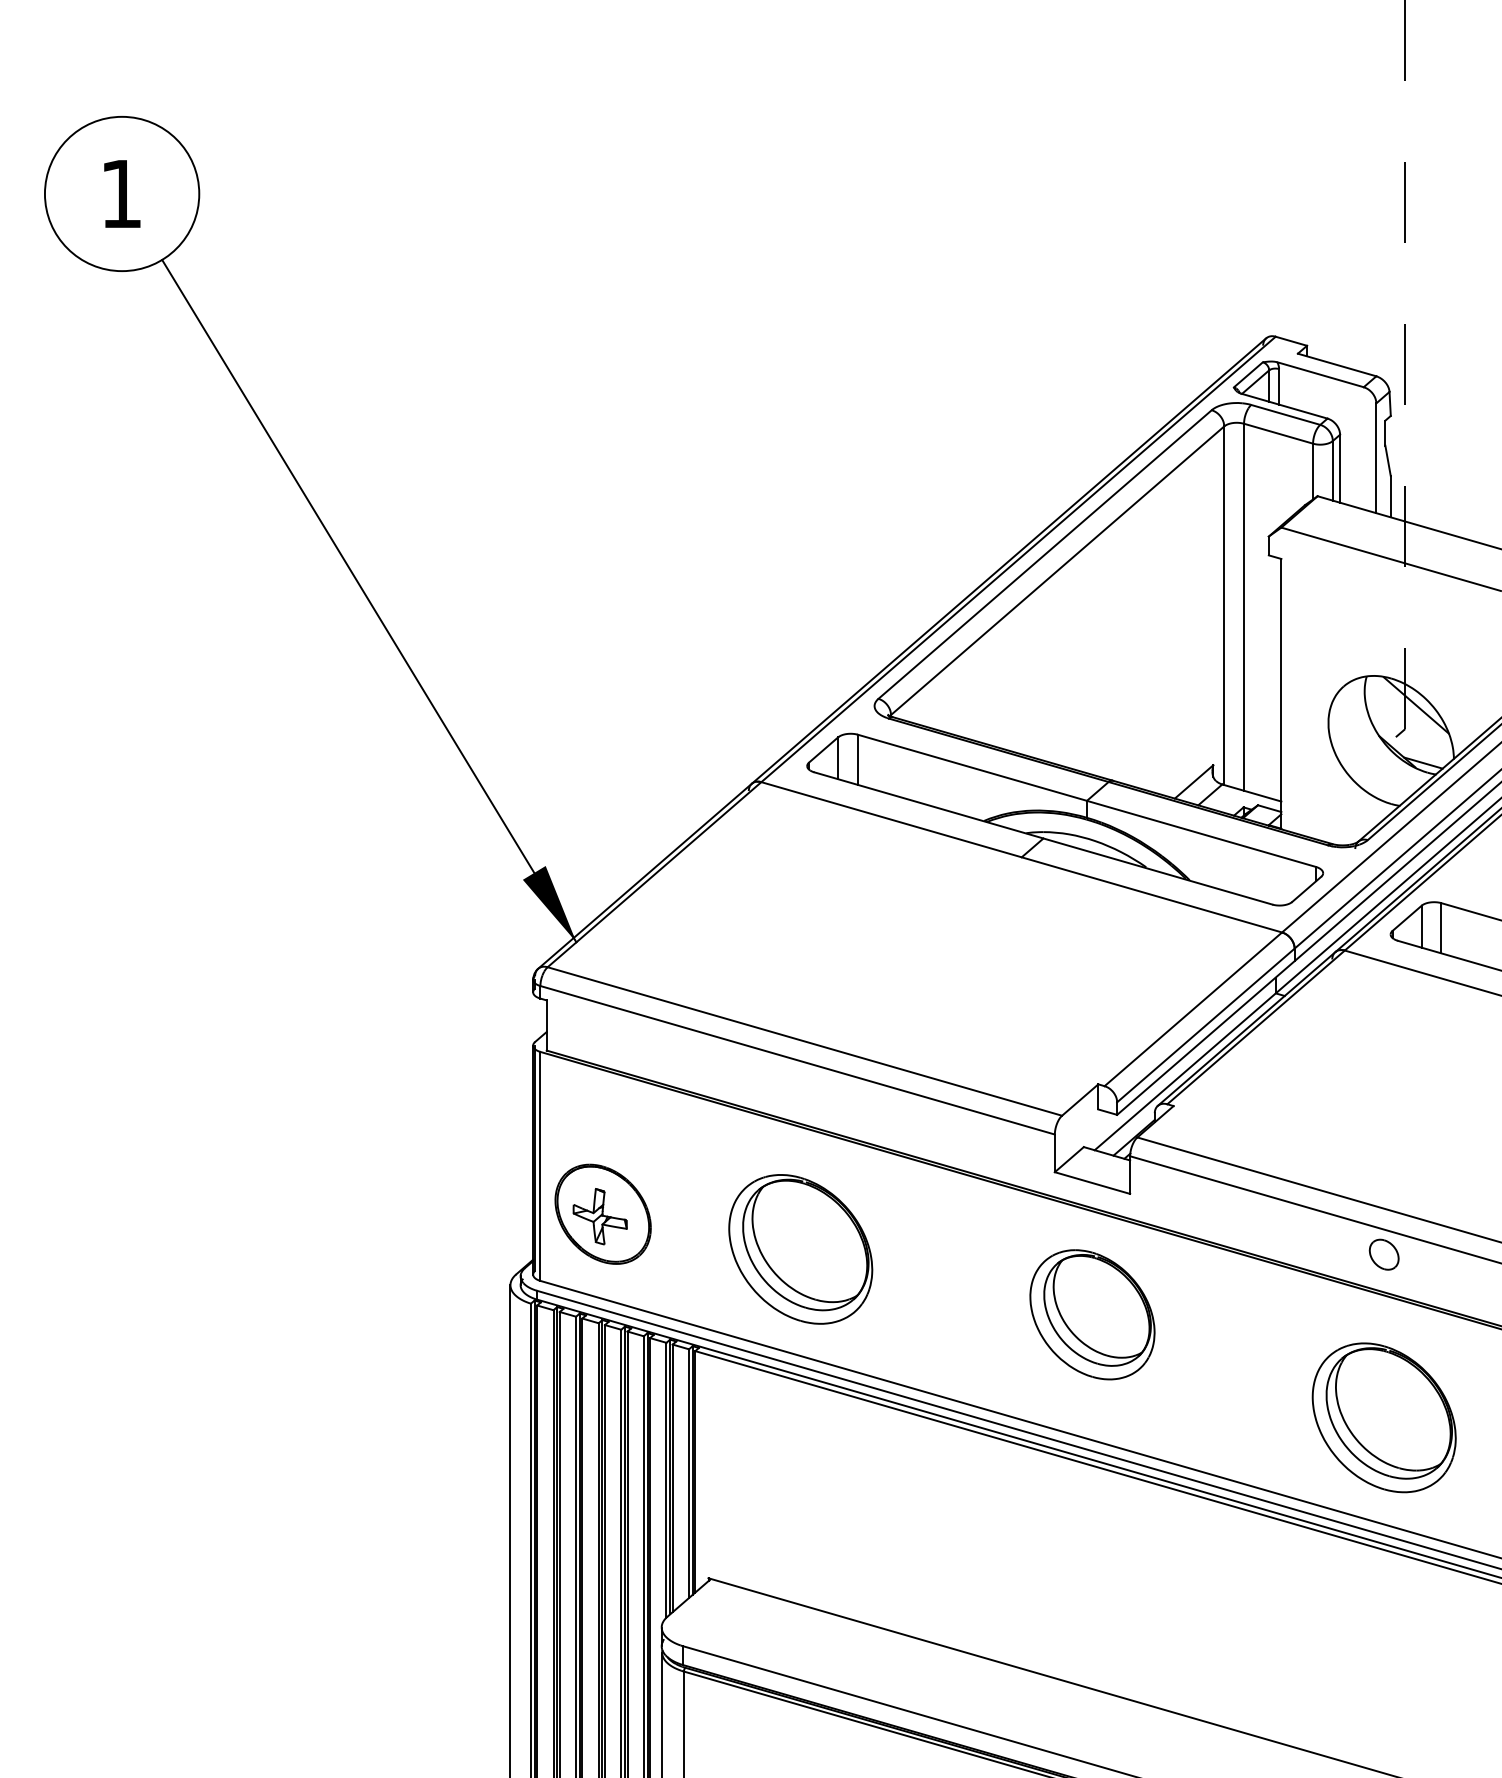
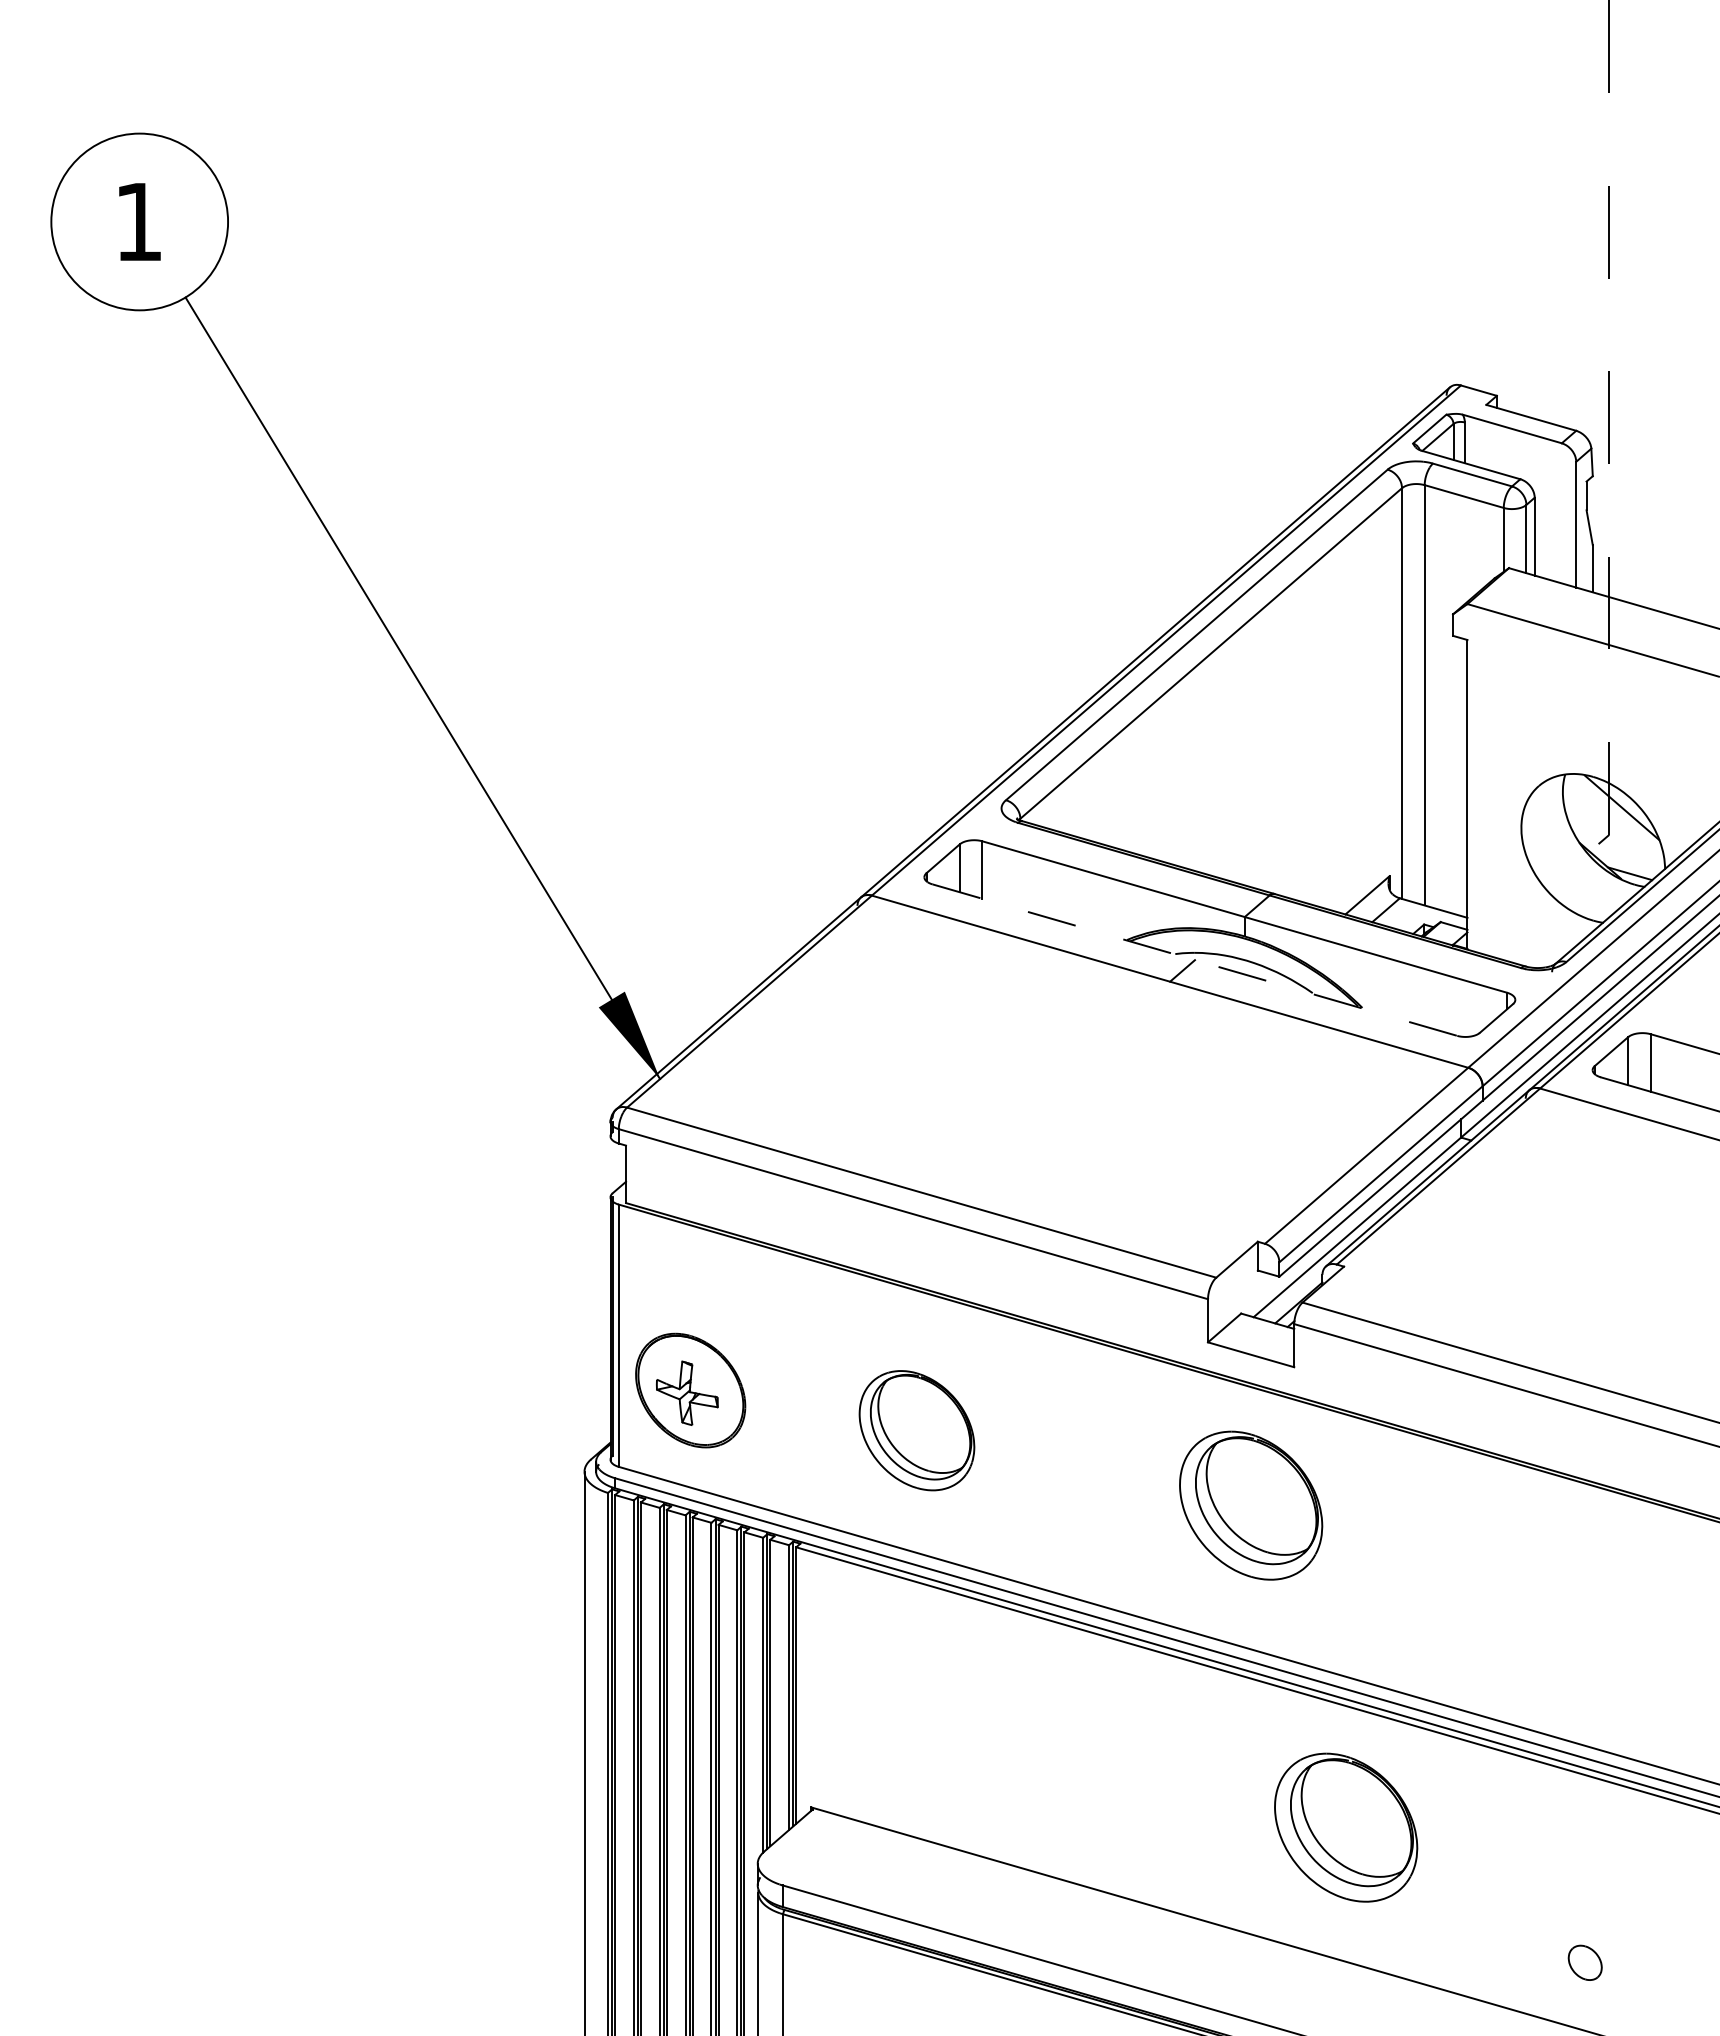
line: (1043, 838) -> (1194, 960), solid -> dashed
part: (800, 1249) -> (916, 1430), size x0.7
part: (1383, 1254) -> (1584, 1962), moved
part: (1384, 1417) -> (1585, 1623), removed
part: (1175, 1595) -> (1346, 1827), added

